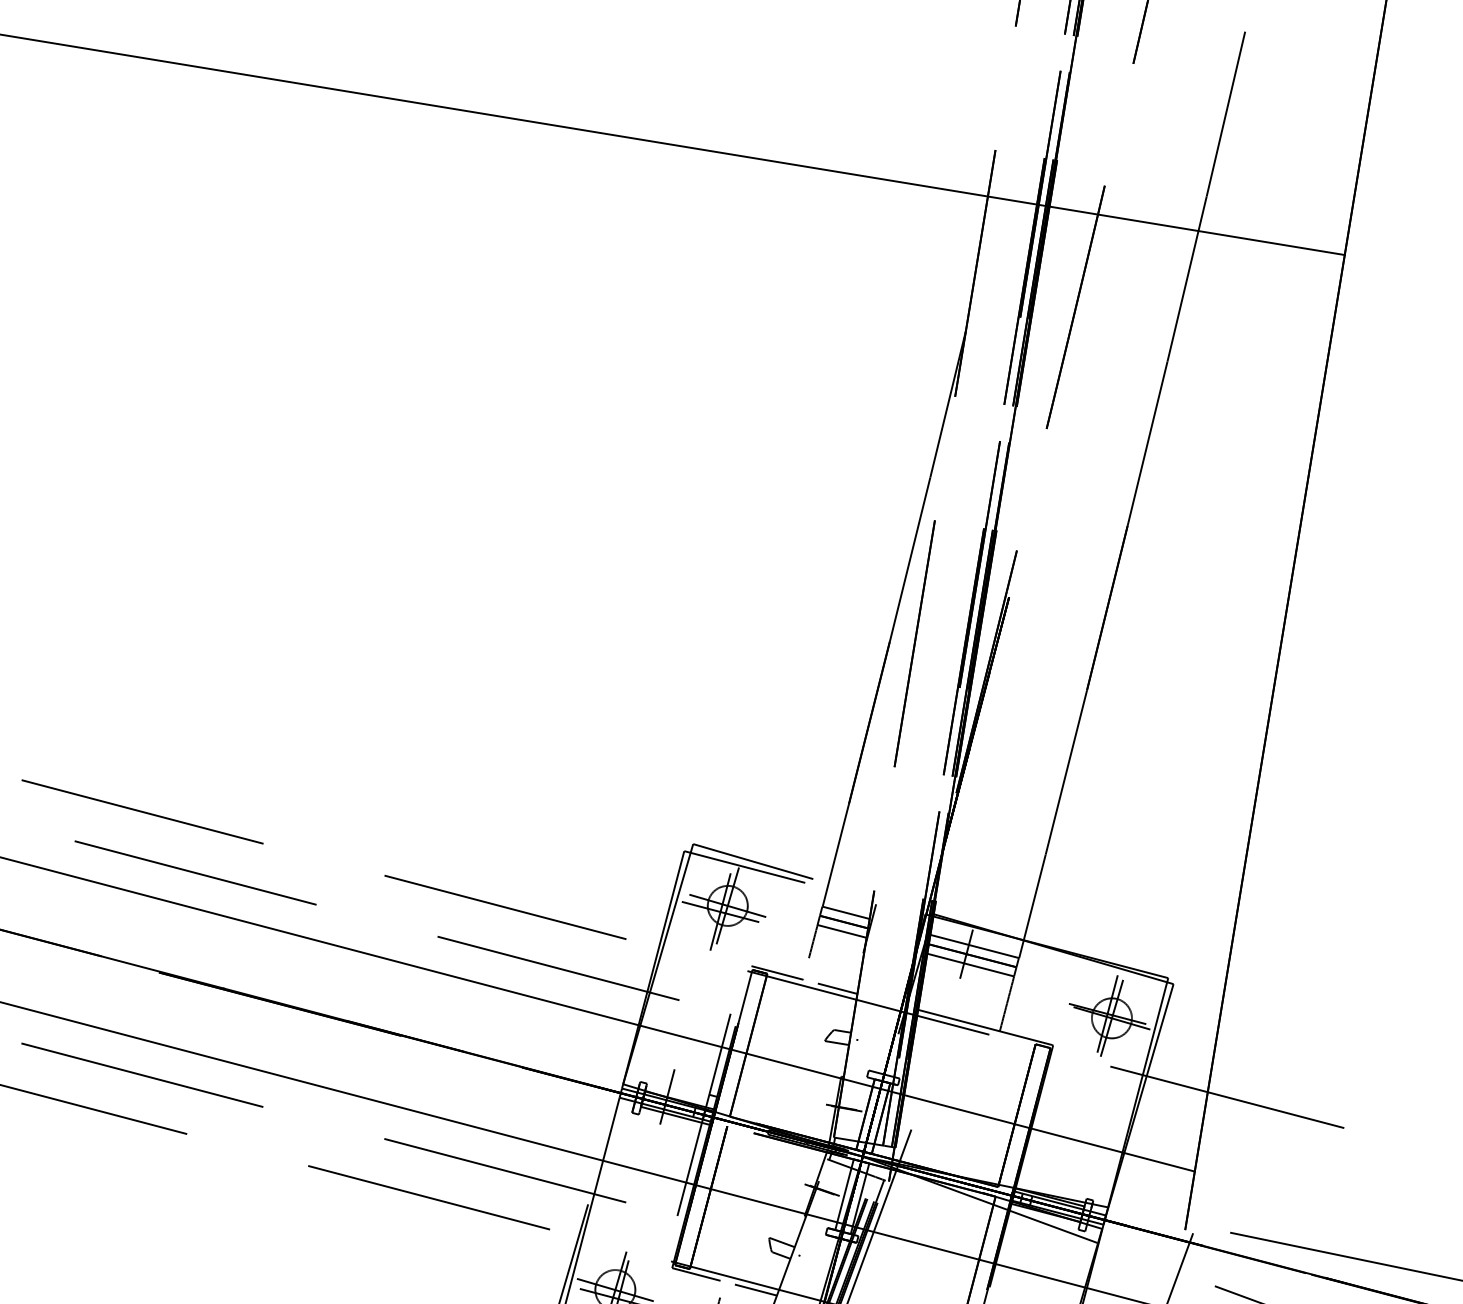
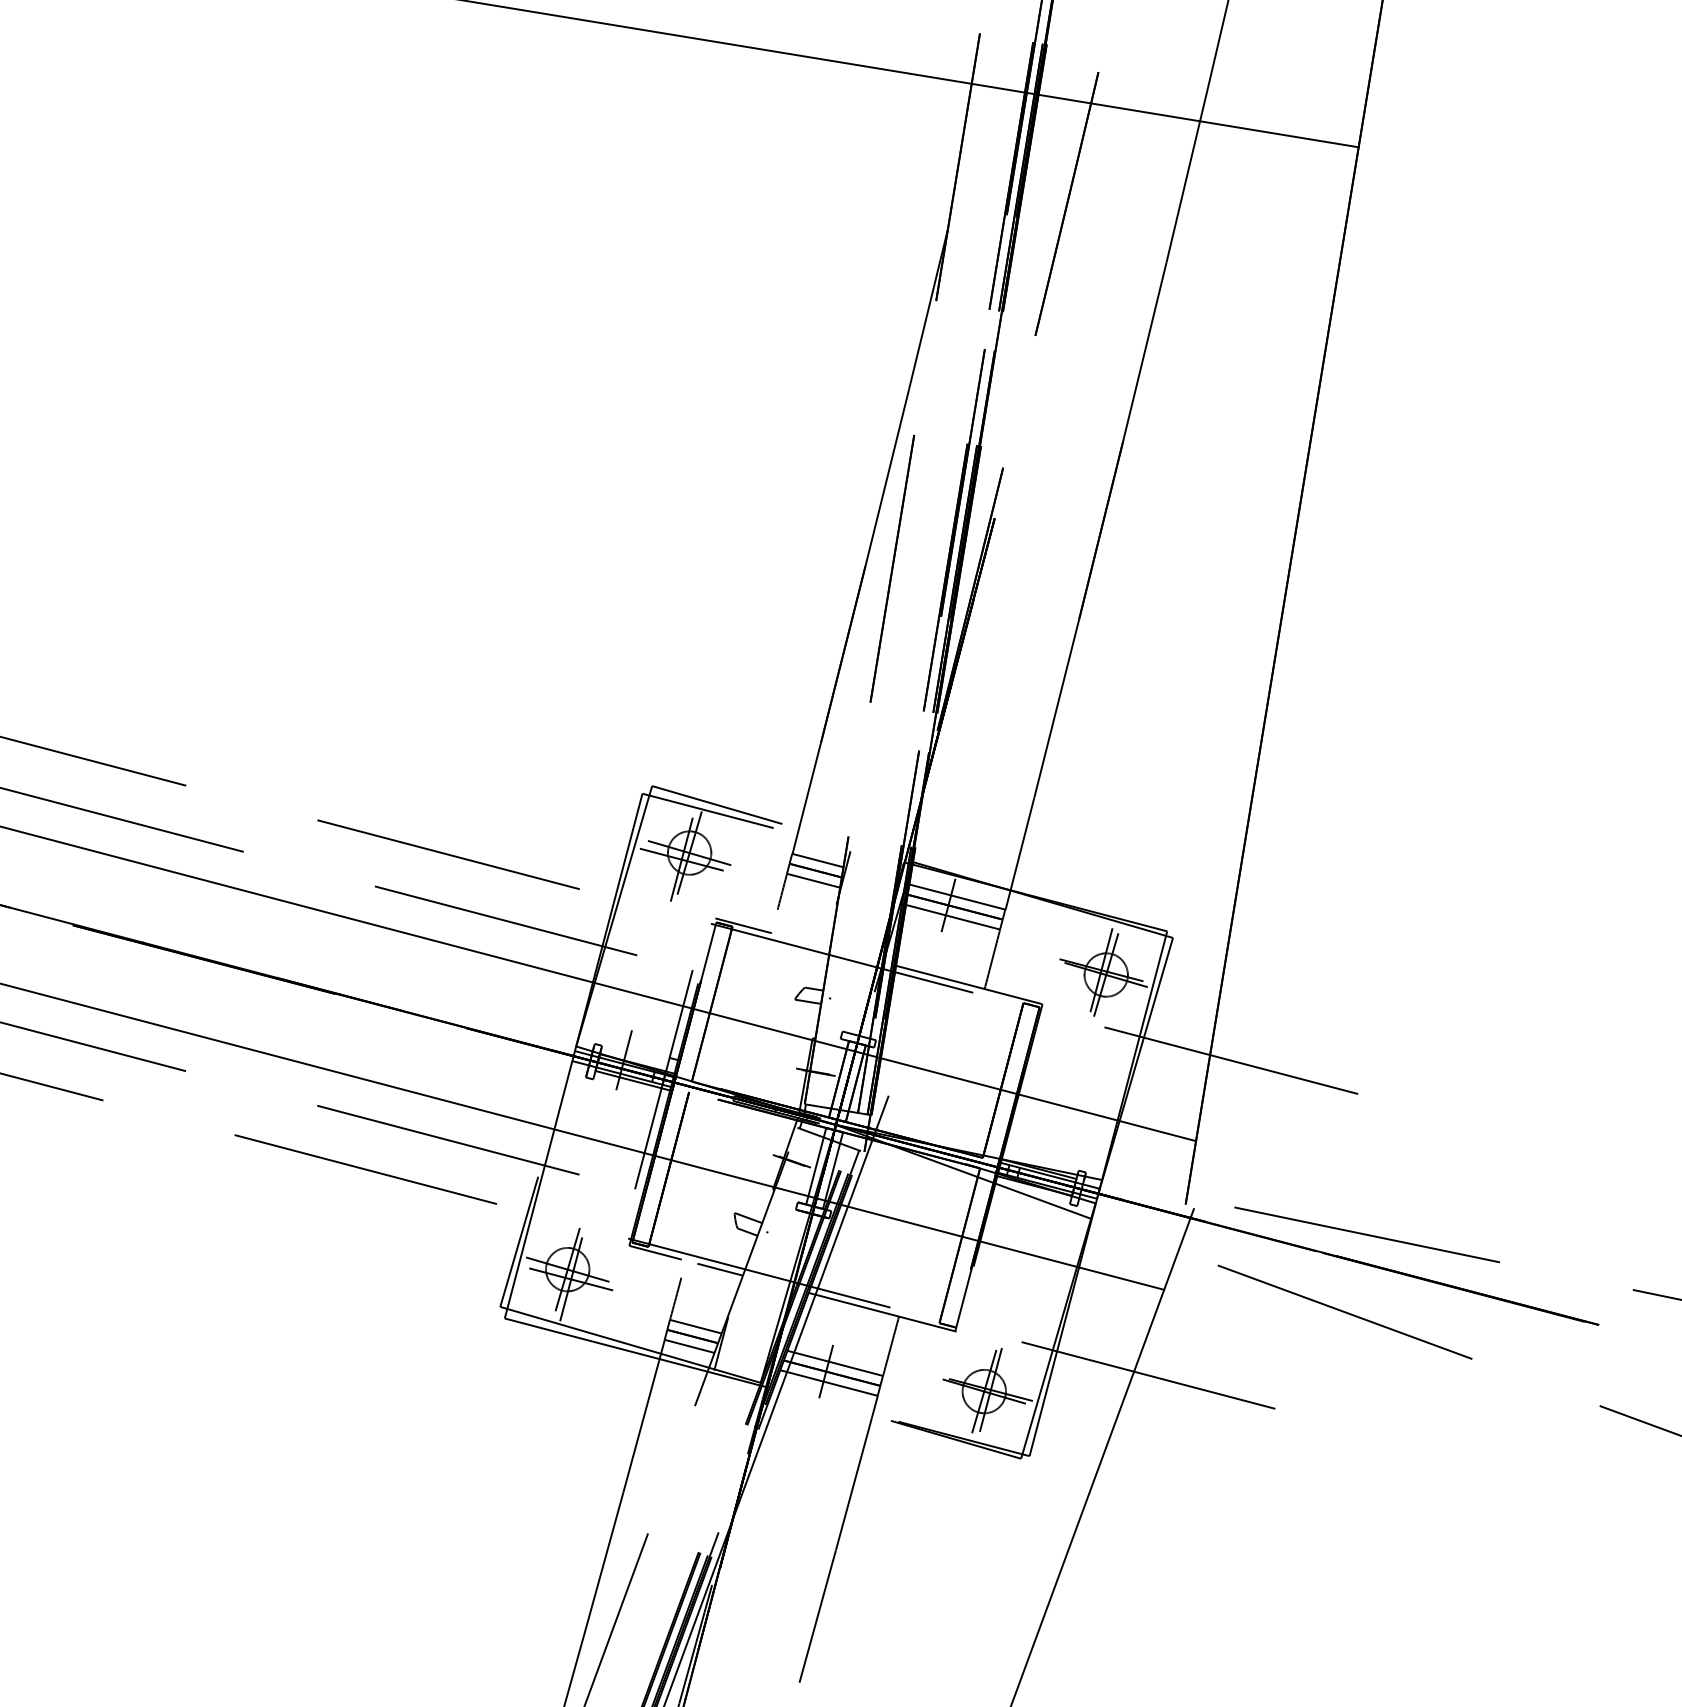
line: (837, 988) -> (808, 942), removed

